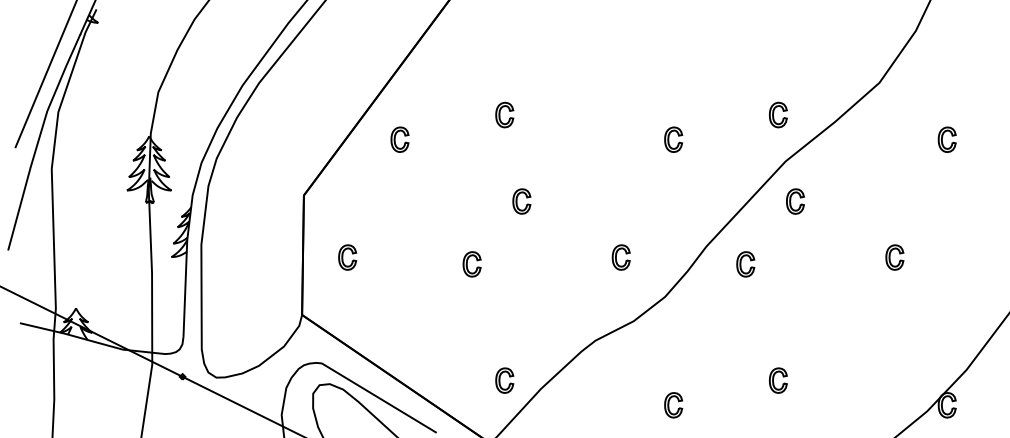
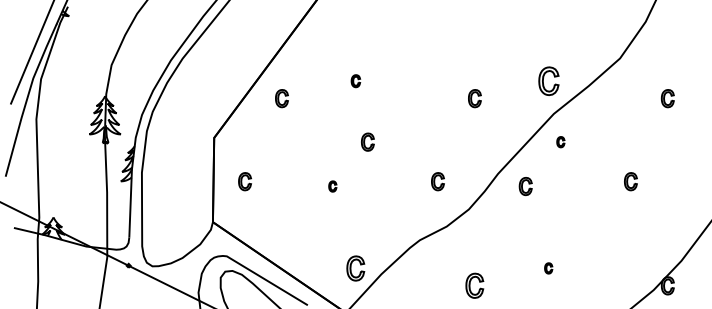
part: (504, 114) -> (355, 80), size x0.7
part: (777, 114) -> (548, 80), size x1.6
part: (795, 201) -> (560, 142), size x0.6
part: (471, 264) -> (332, 186), size x0.6
part: (504, 380) -> (355, 268), size x1.4
part: (777, 380) -> (548, 268), size x0.6
part: (673, 405) -> (474, 286), size x1.4

